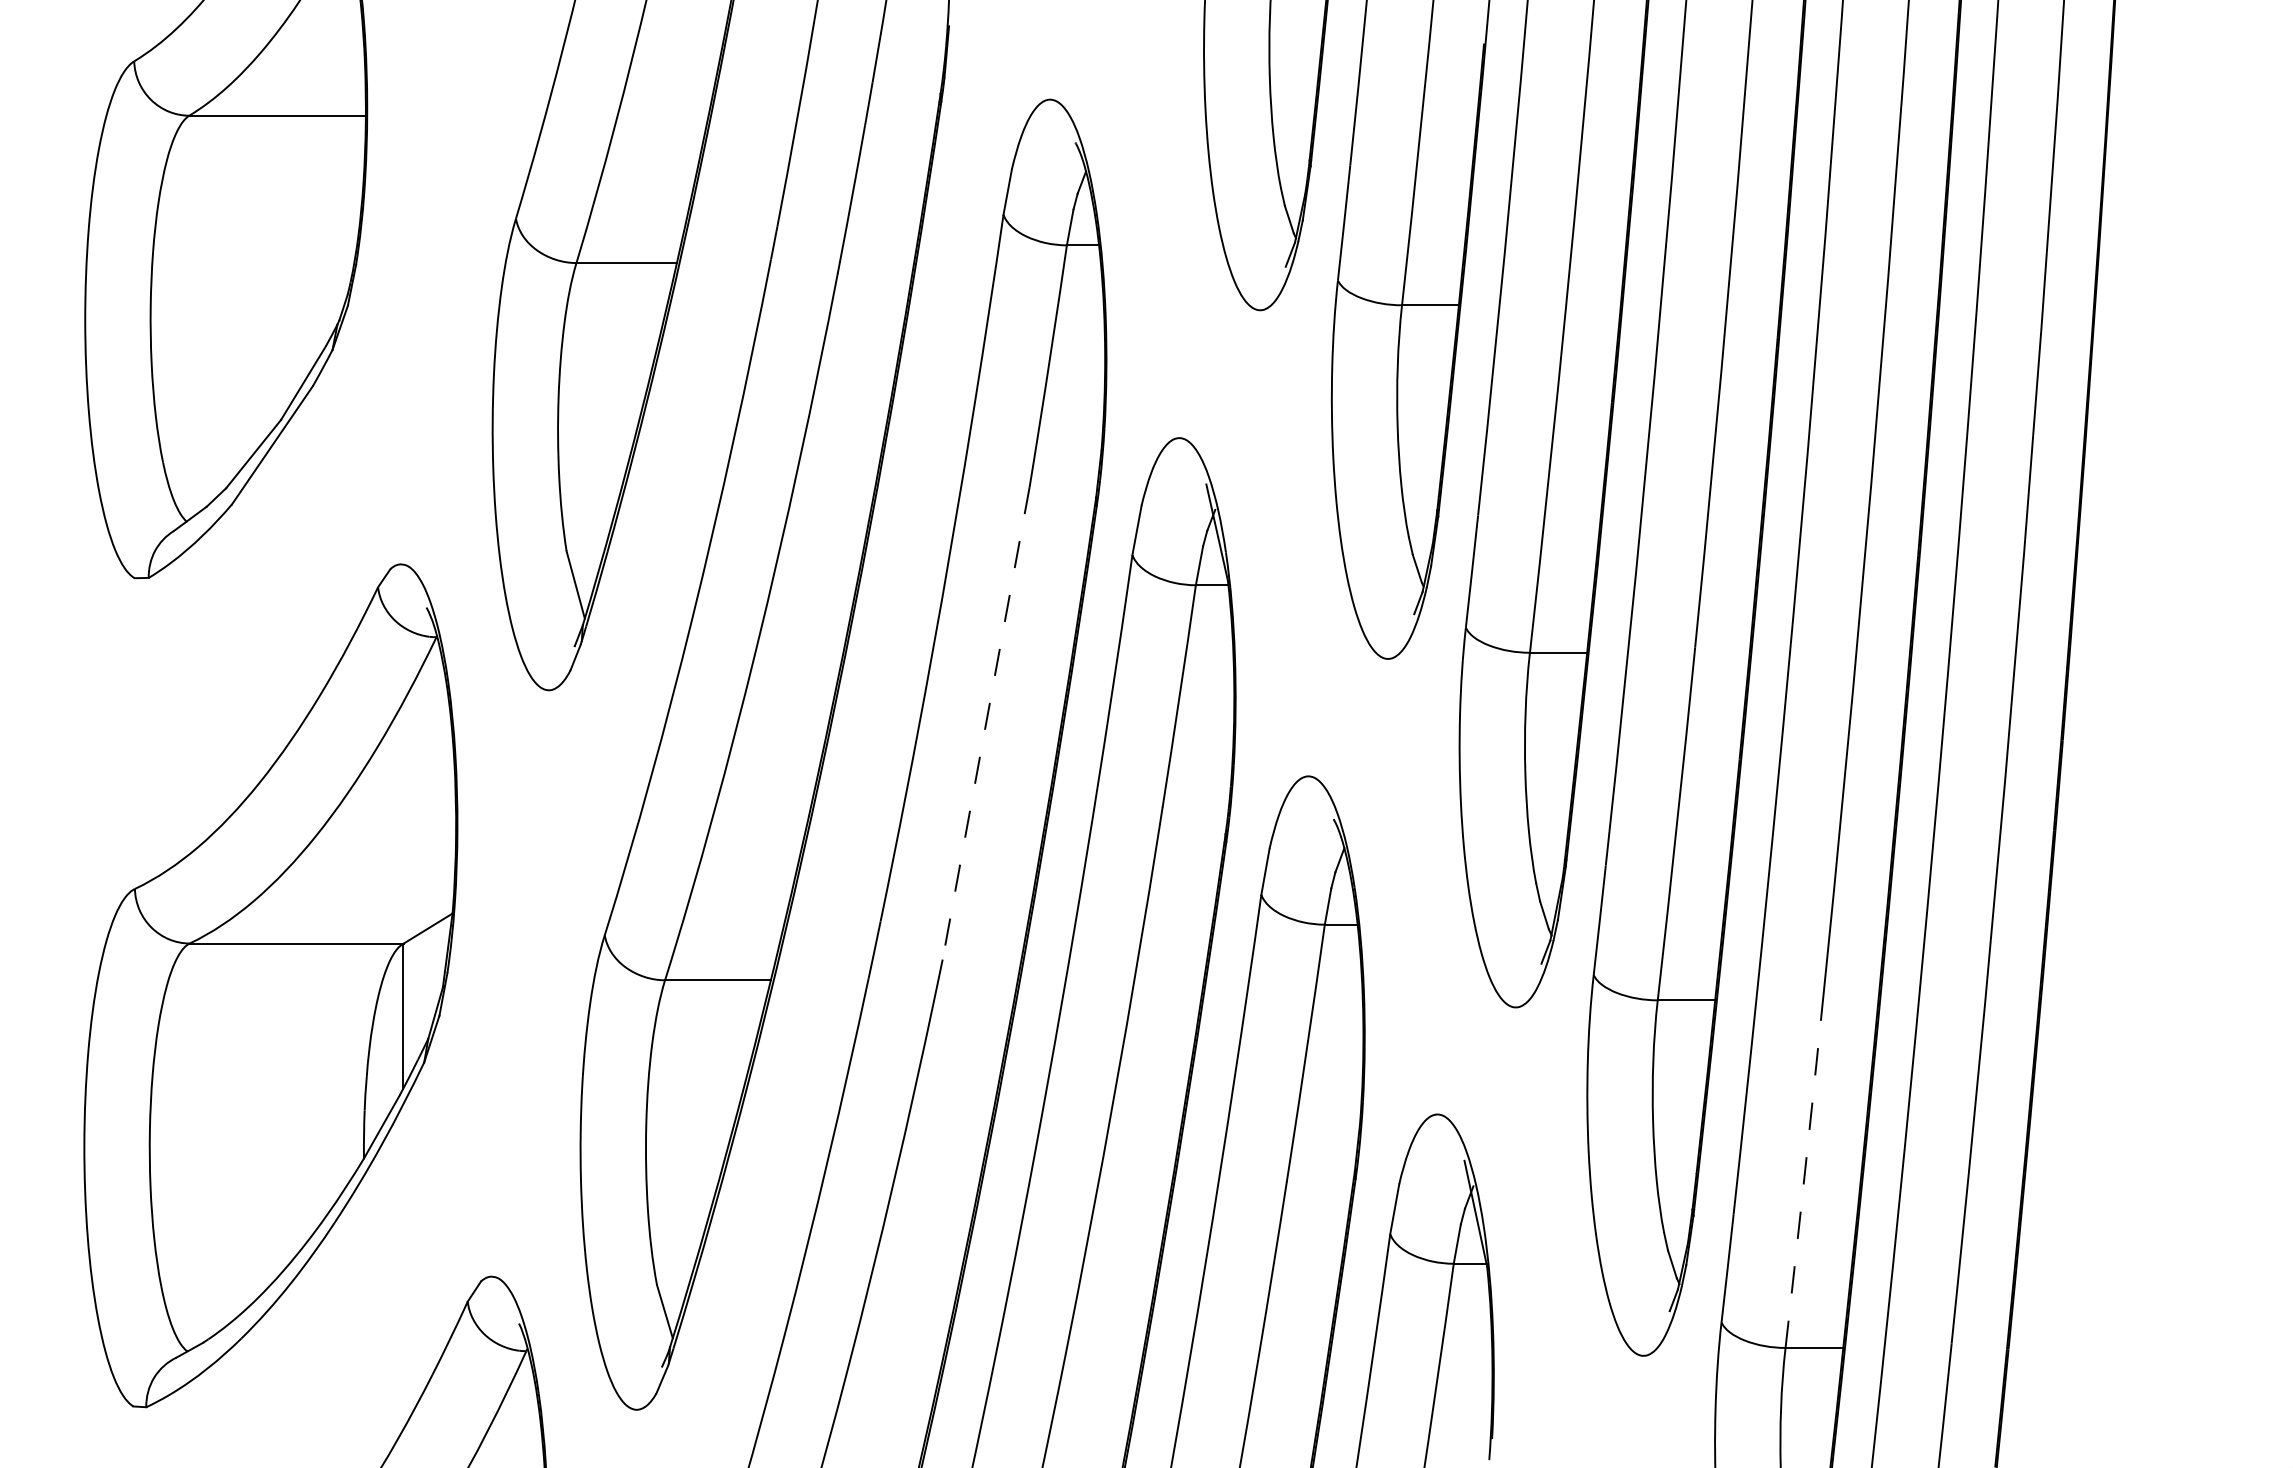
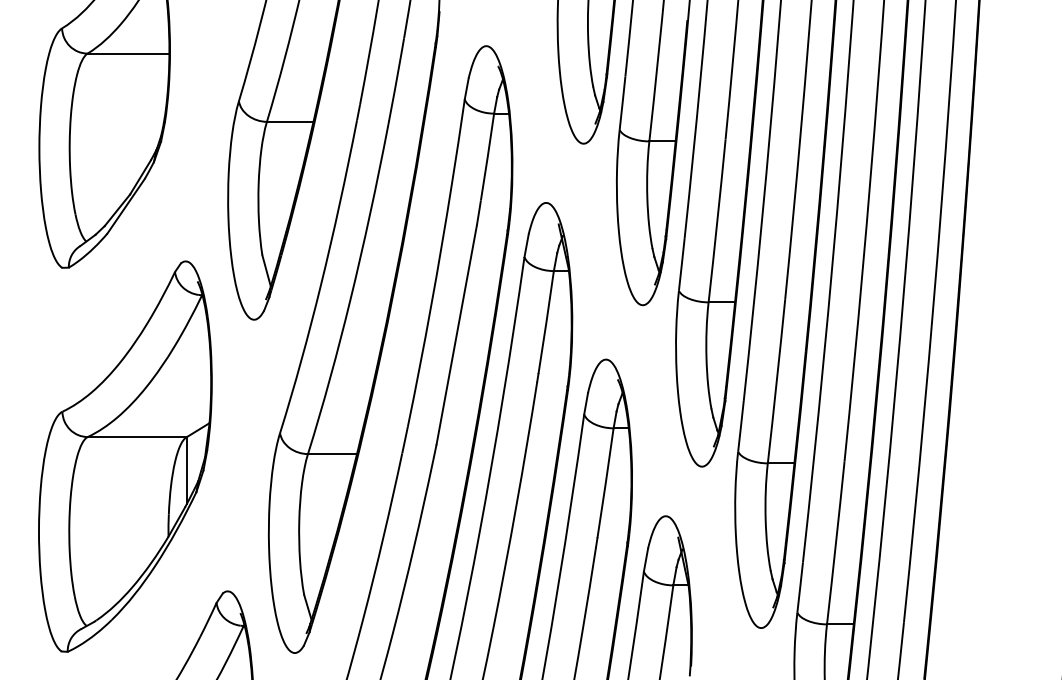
line: (985, 724) -> (456, 335), dashed -> solid
arc: (1806, 1171) -> (836, 542), dashed -> solid

